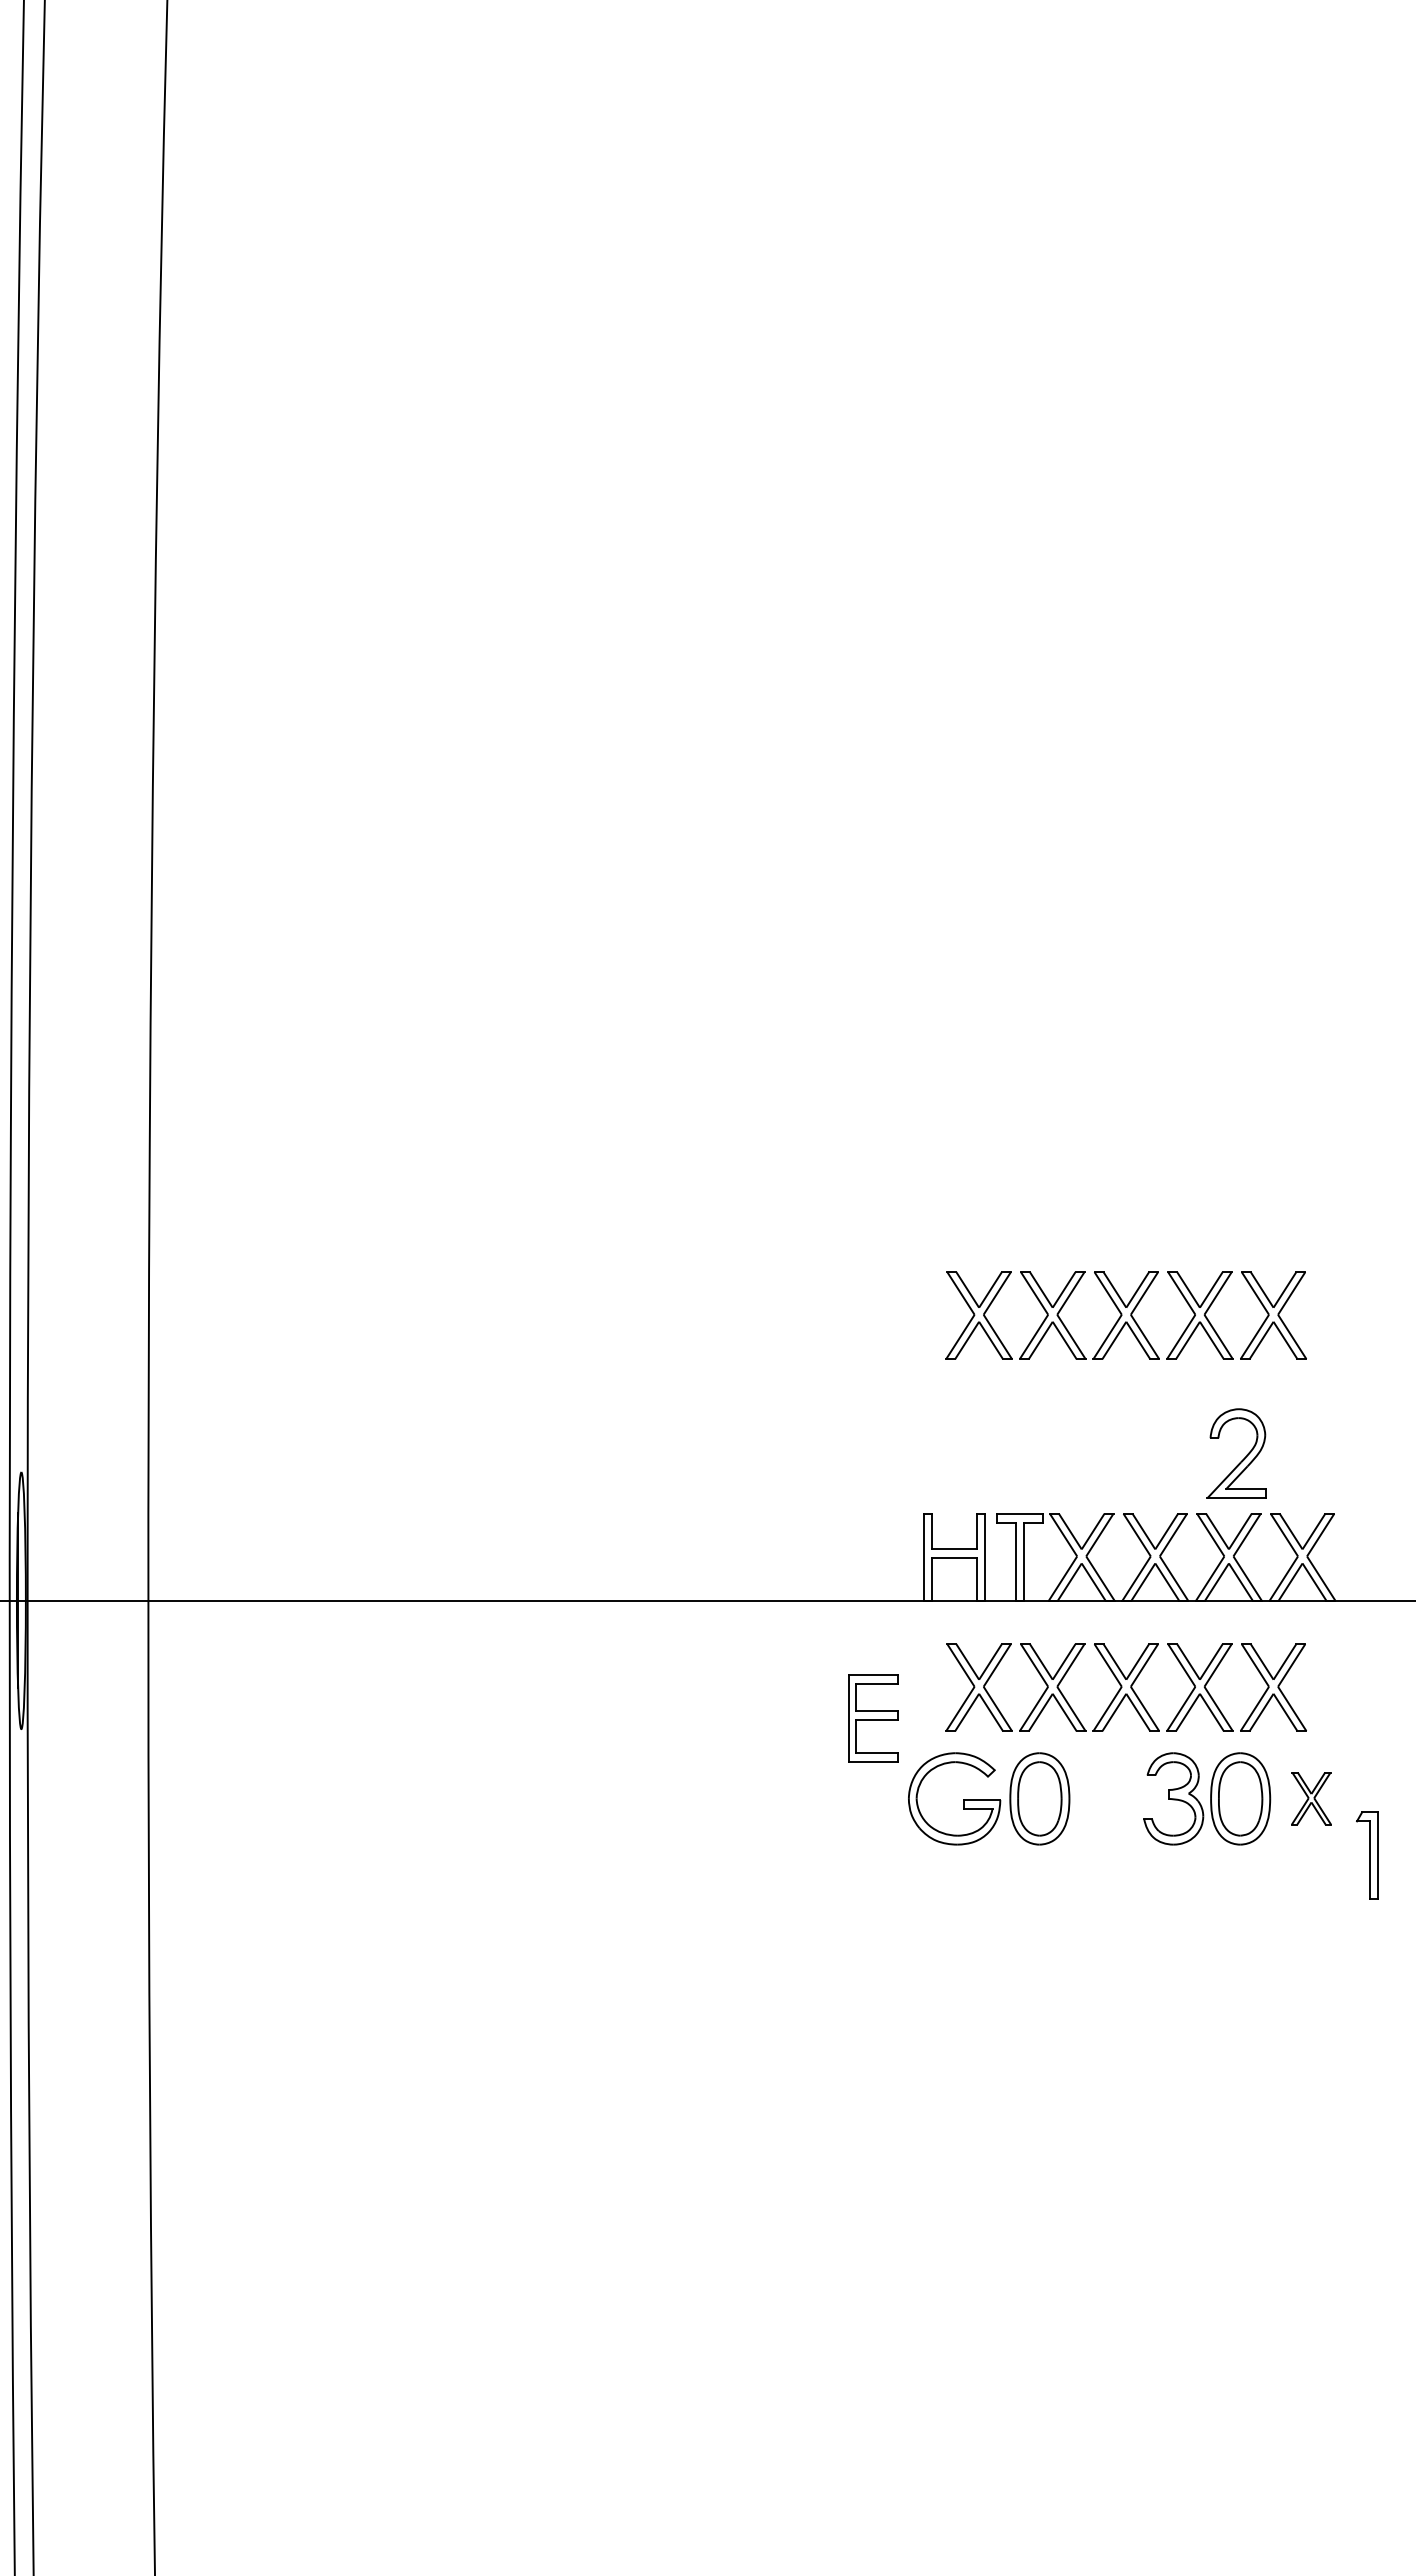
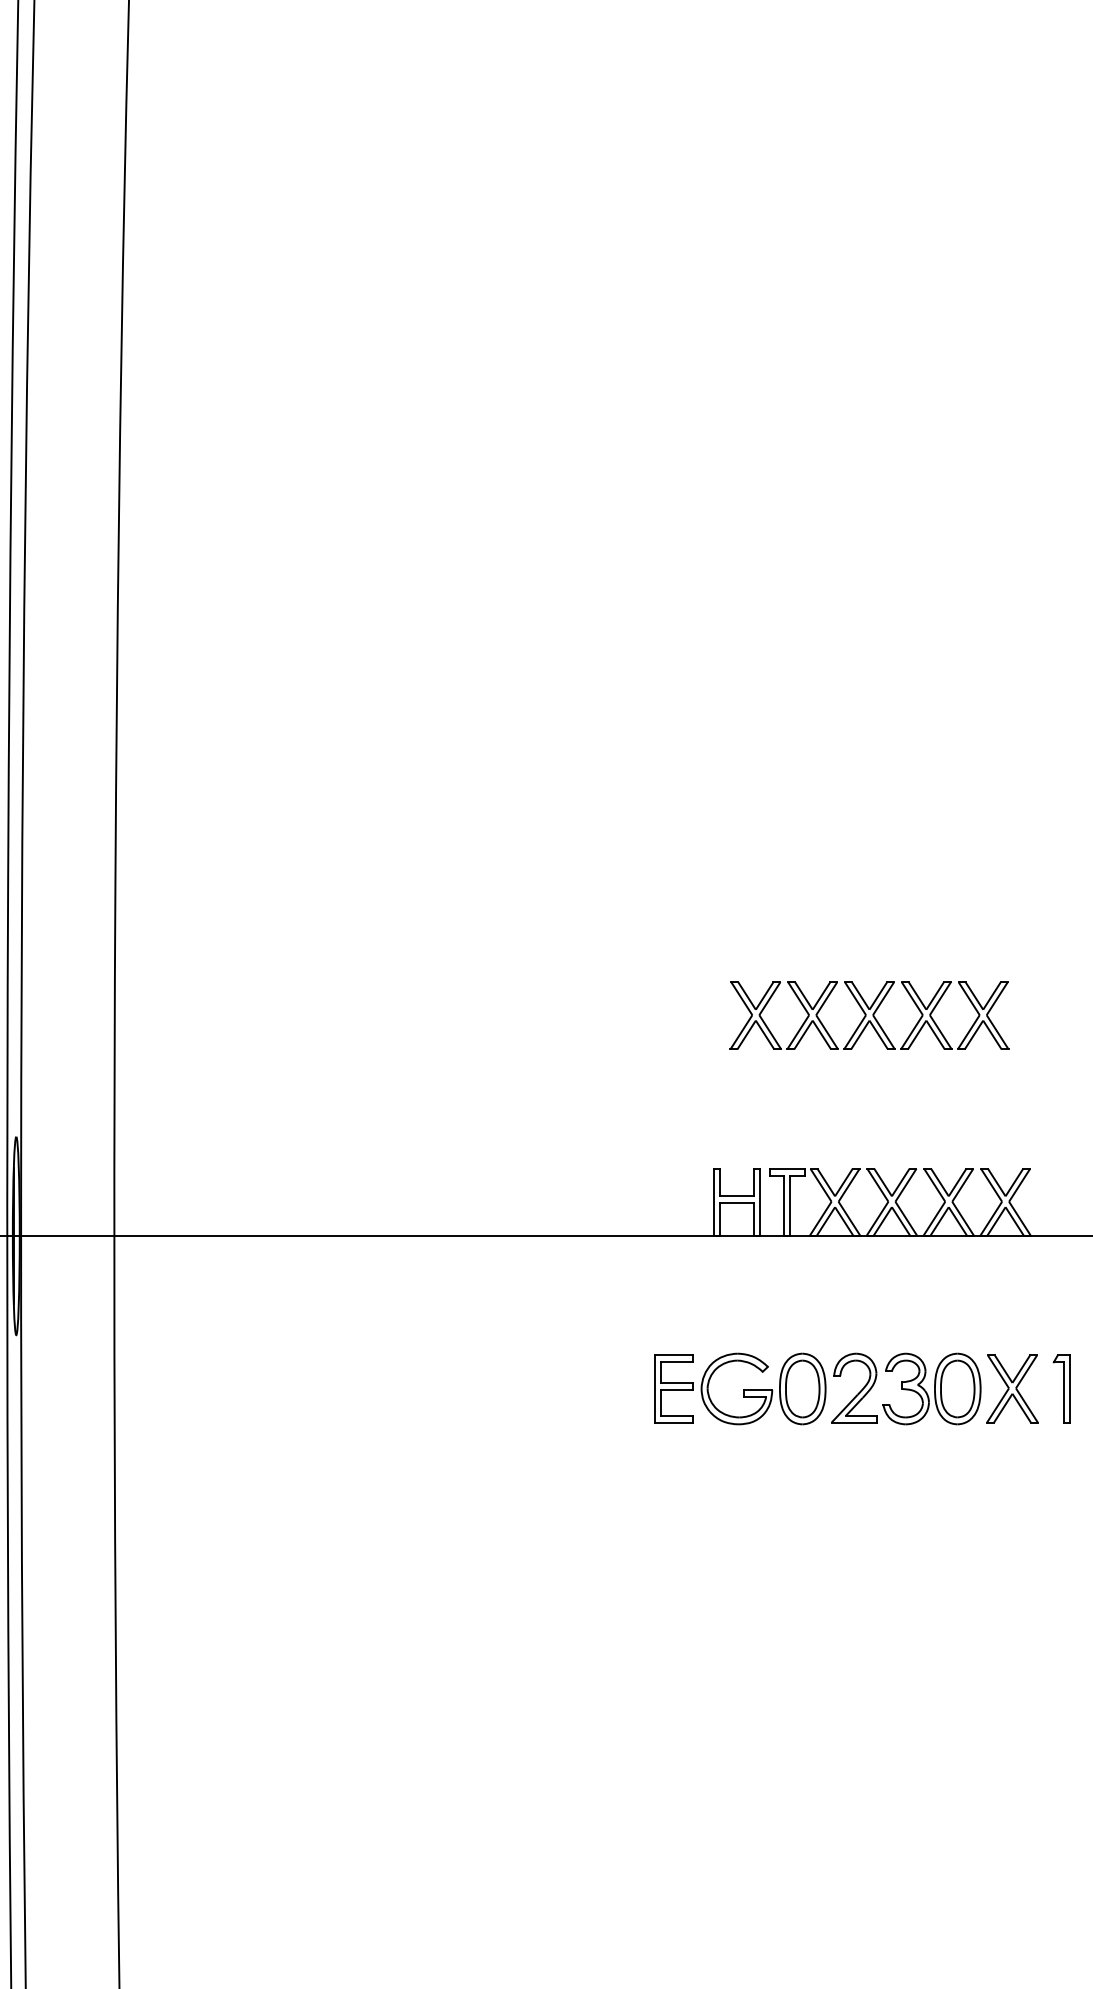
part: (1242, 1459) -> (858, 1392), moved
part: (1125, 1687) -> (868, 1302), removed
part: (873, 1718) -> (674, 1388), moved
part: (1311, 1798) -> (1012, 1388), size x1.67
part: (1367, 1855) -> (1061, 1388), moved

